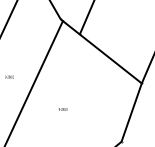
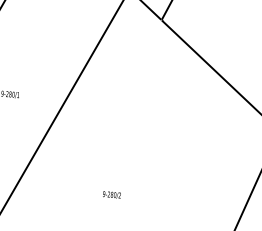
text: (63, 109) -> (112, 194), moved

